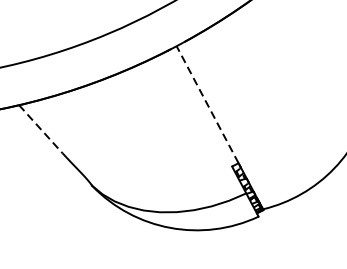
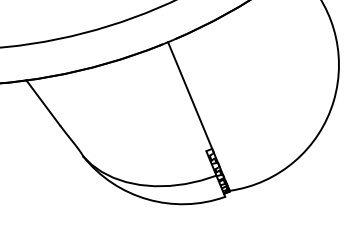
line: (208, 104) -> (190, 95), dashed -> solid
line: (41, 129) -> (43, 103), dashed -> solid

